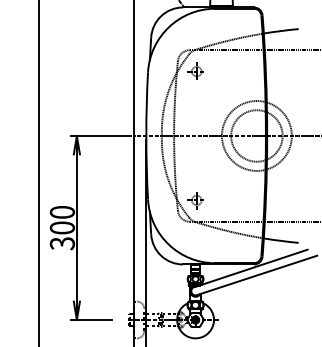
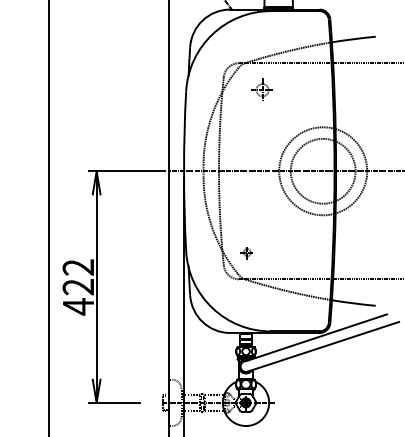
part: (195, 70) -> (261, 89), moved
part: (195, 200) -> (246, 252), size x0.6
text: (62, 228) -> (78, 287), 300 -> 422

